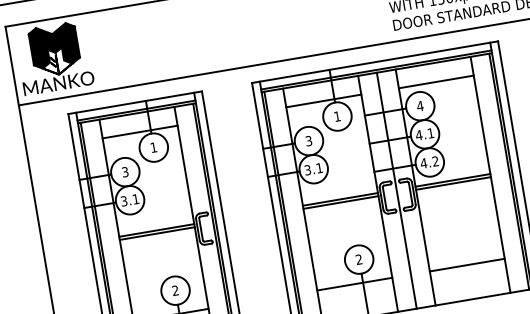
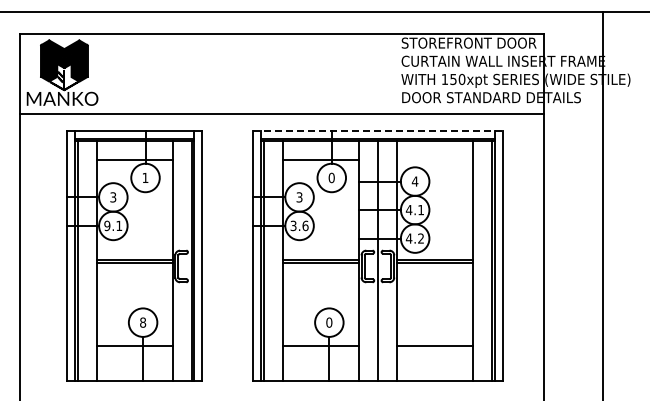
line: (374, 62) -> (377, 130), solid -> dashed
line: (435, 82) -> (434, 160), removed
text: (337, 116) -> (331, 177), 1 -> 0
text: (319, 167) -> (305, 225), 3.1 -> 3.6
text: (124, 200) -> (107, 225), 3.1 -> 9.1
text: (359, 259) -> (329, 322), 2 -> 0
text: (175, 290) -> (143, 322), 2 -> 8

